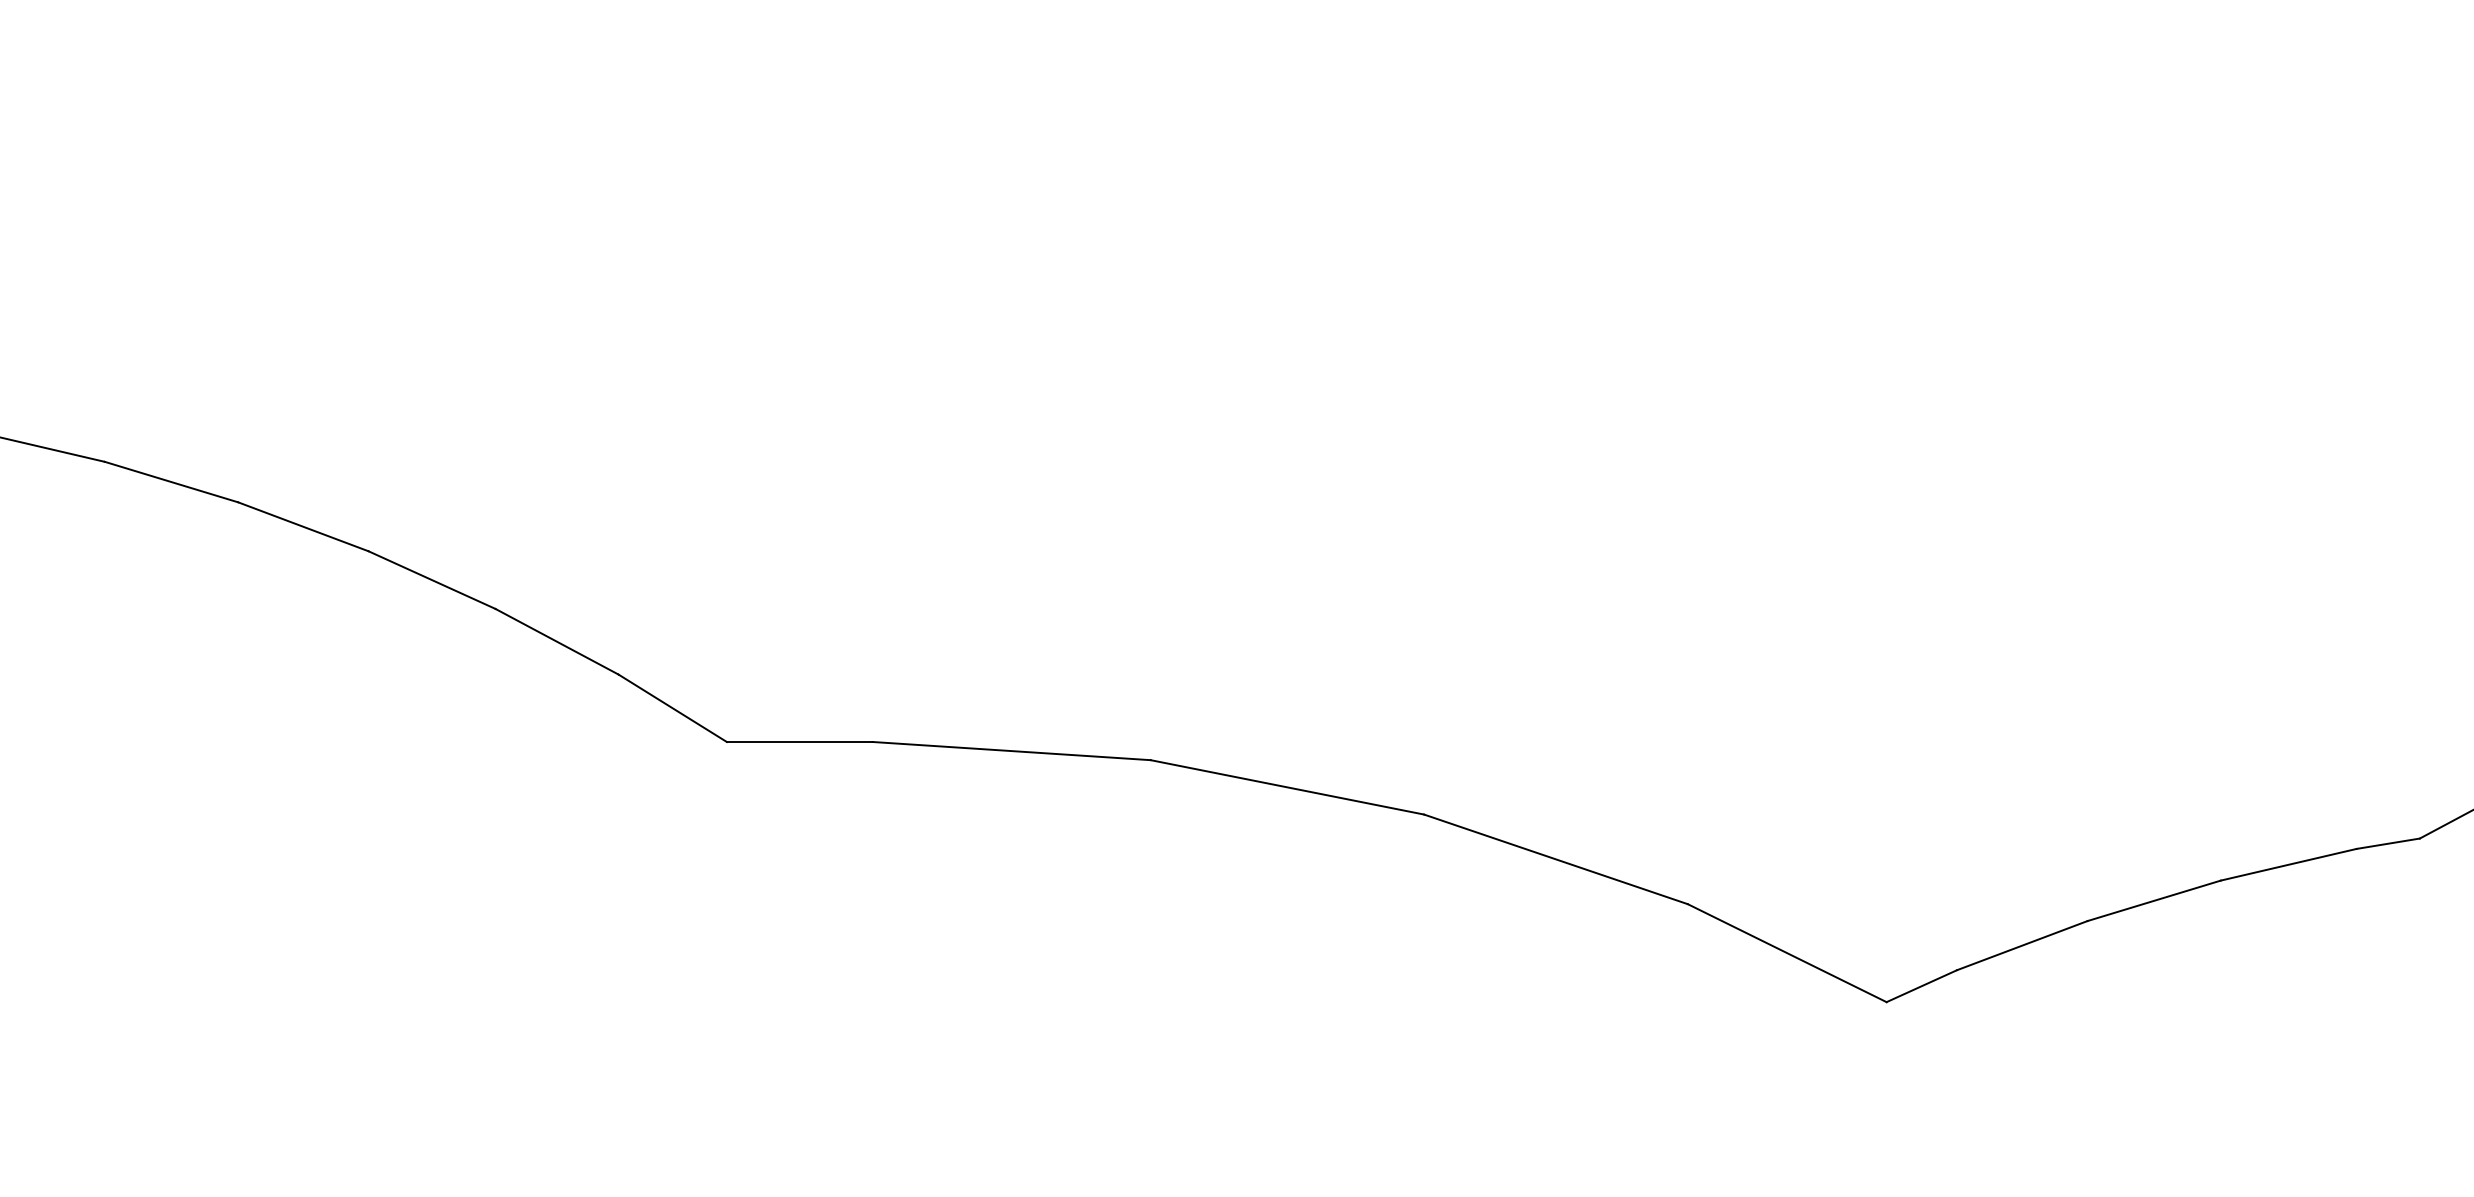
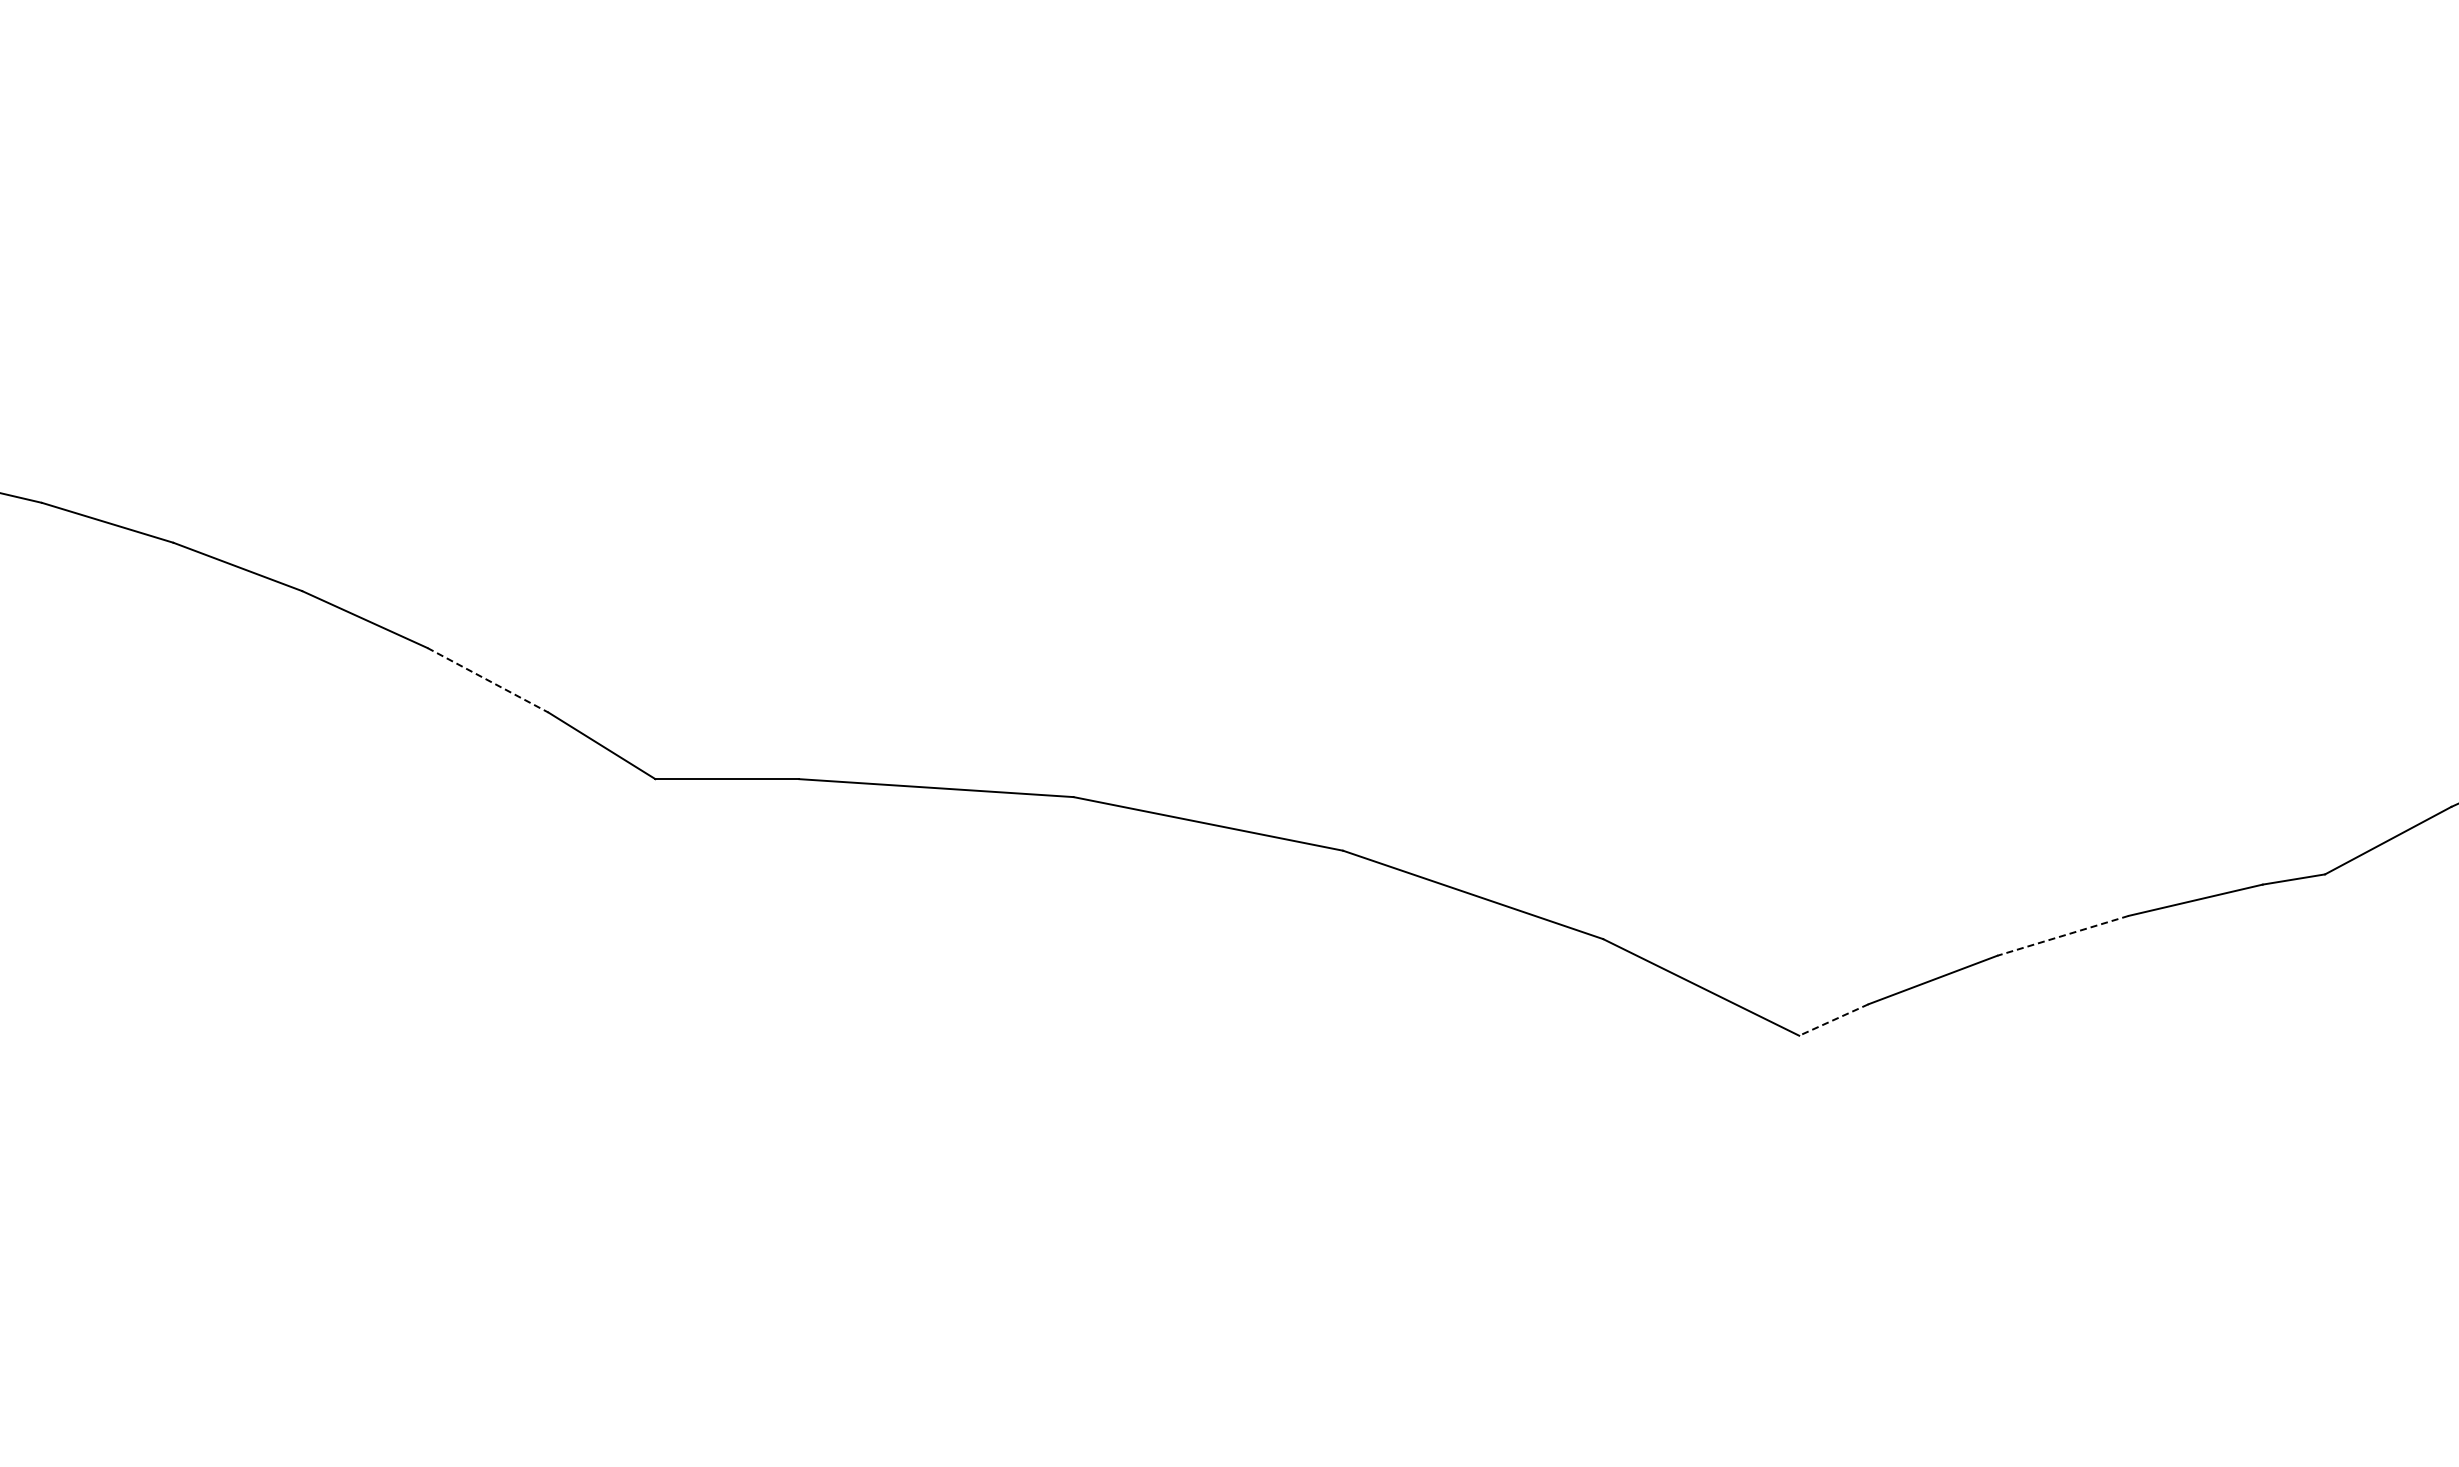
line: (556, 641) -> (487, 680), solid -> dashed
line: (2154, 900) -> (2063, 935), solid -> dashed
line: (1921, 986) -> (1833, 1020), solid -> dashed

